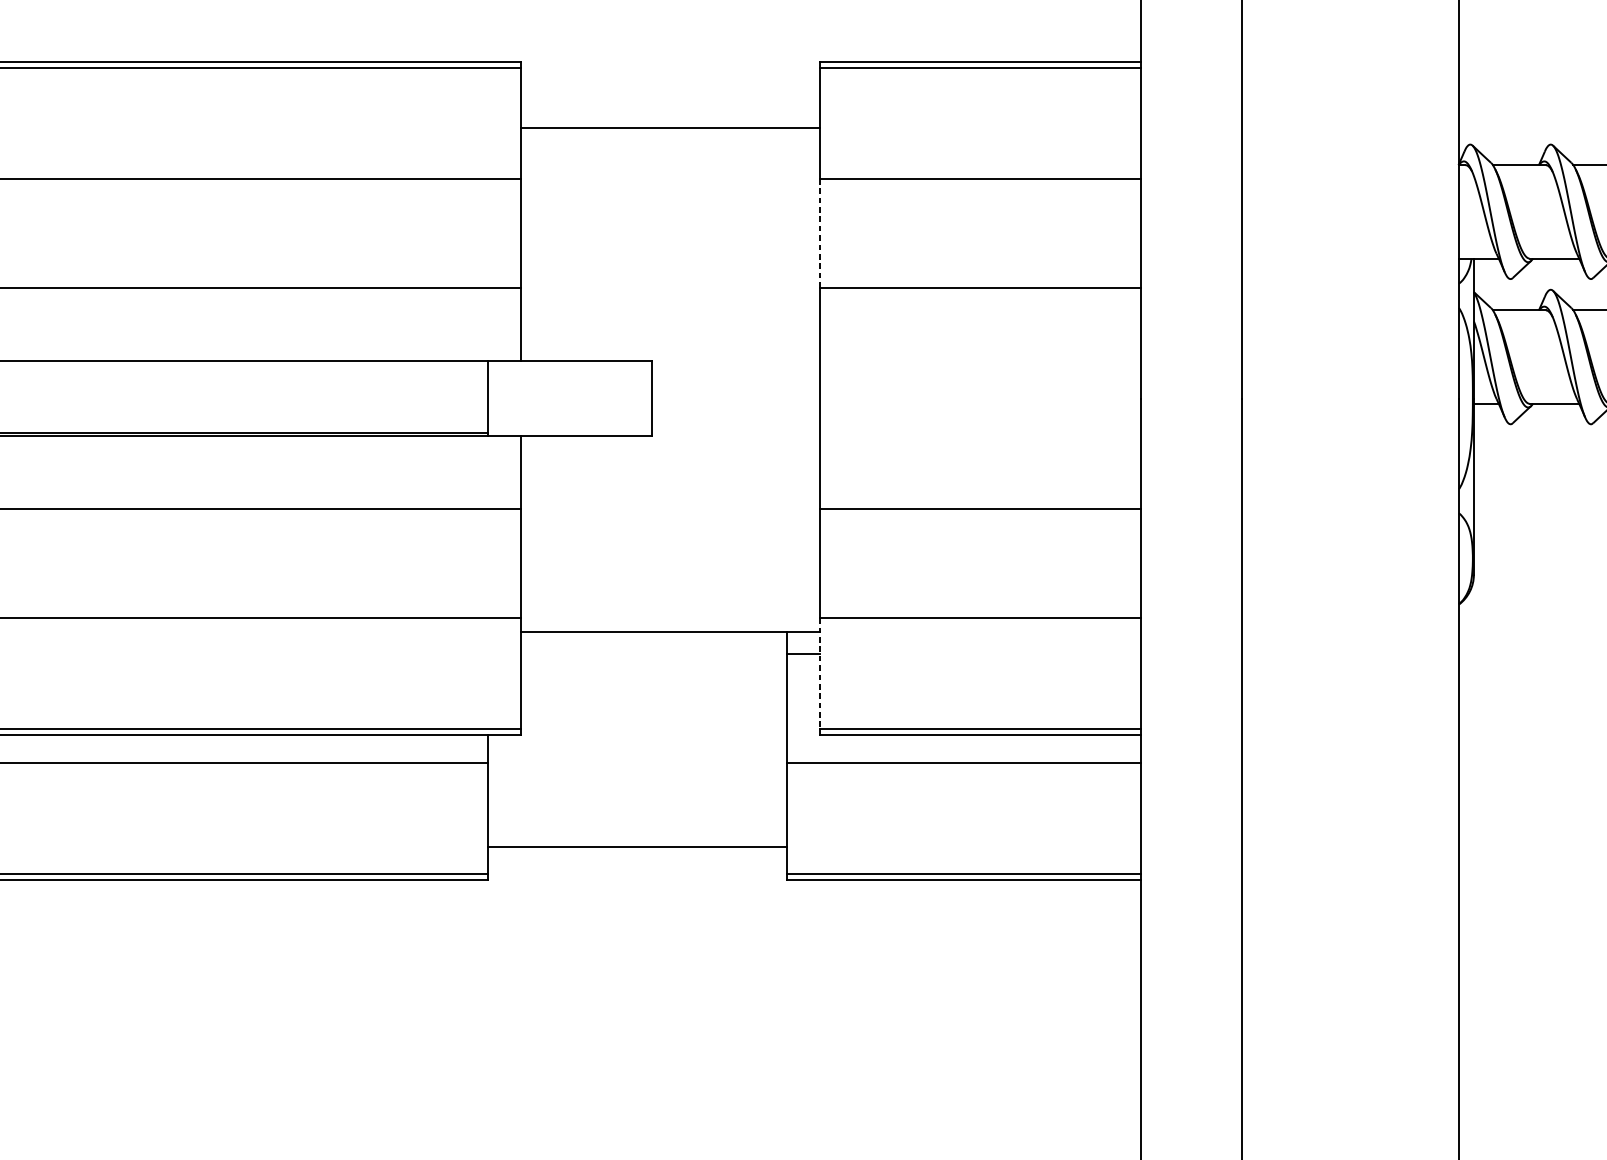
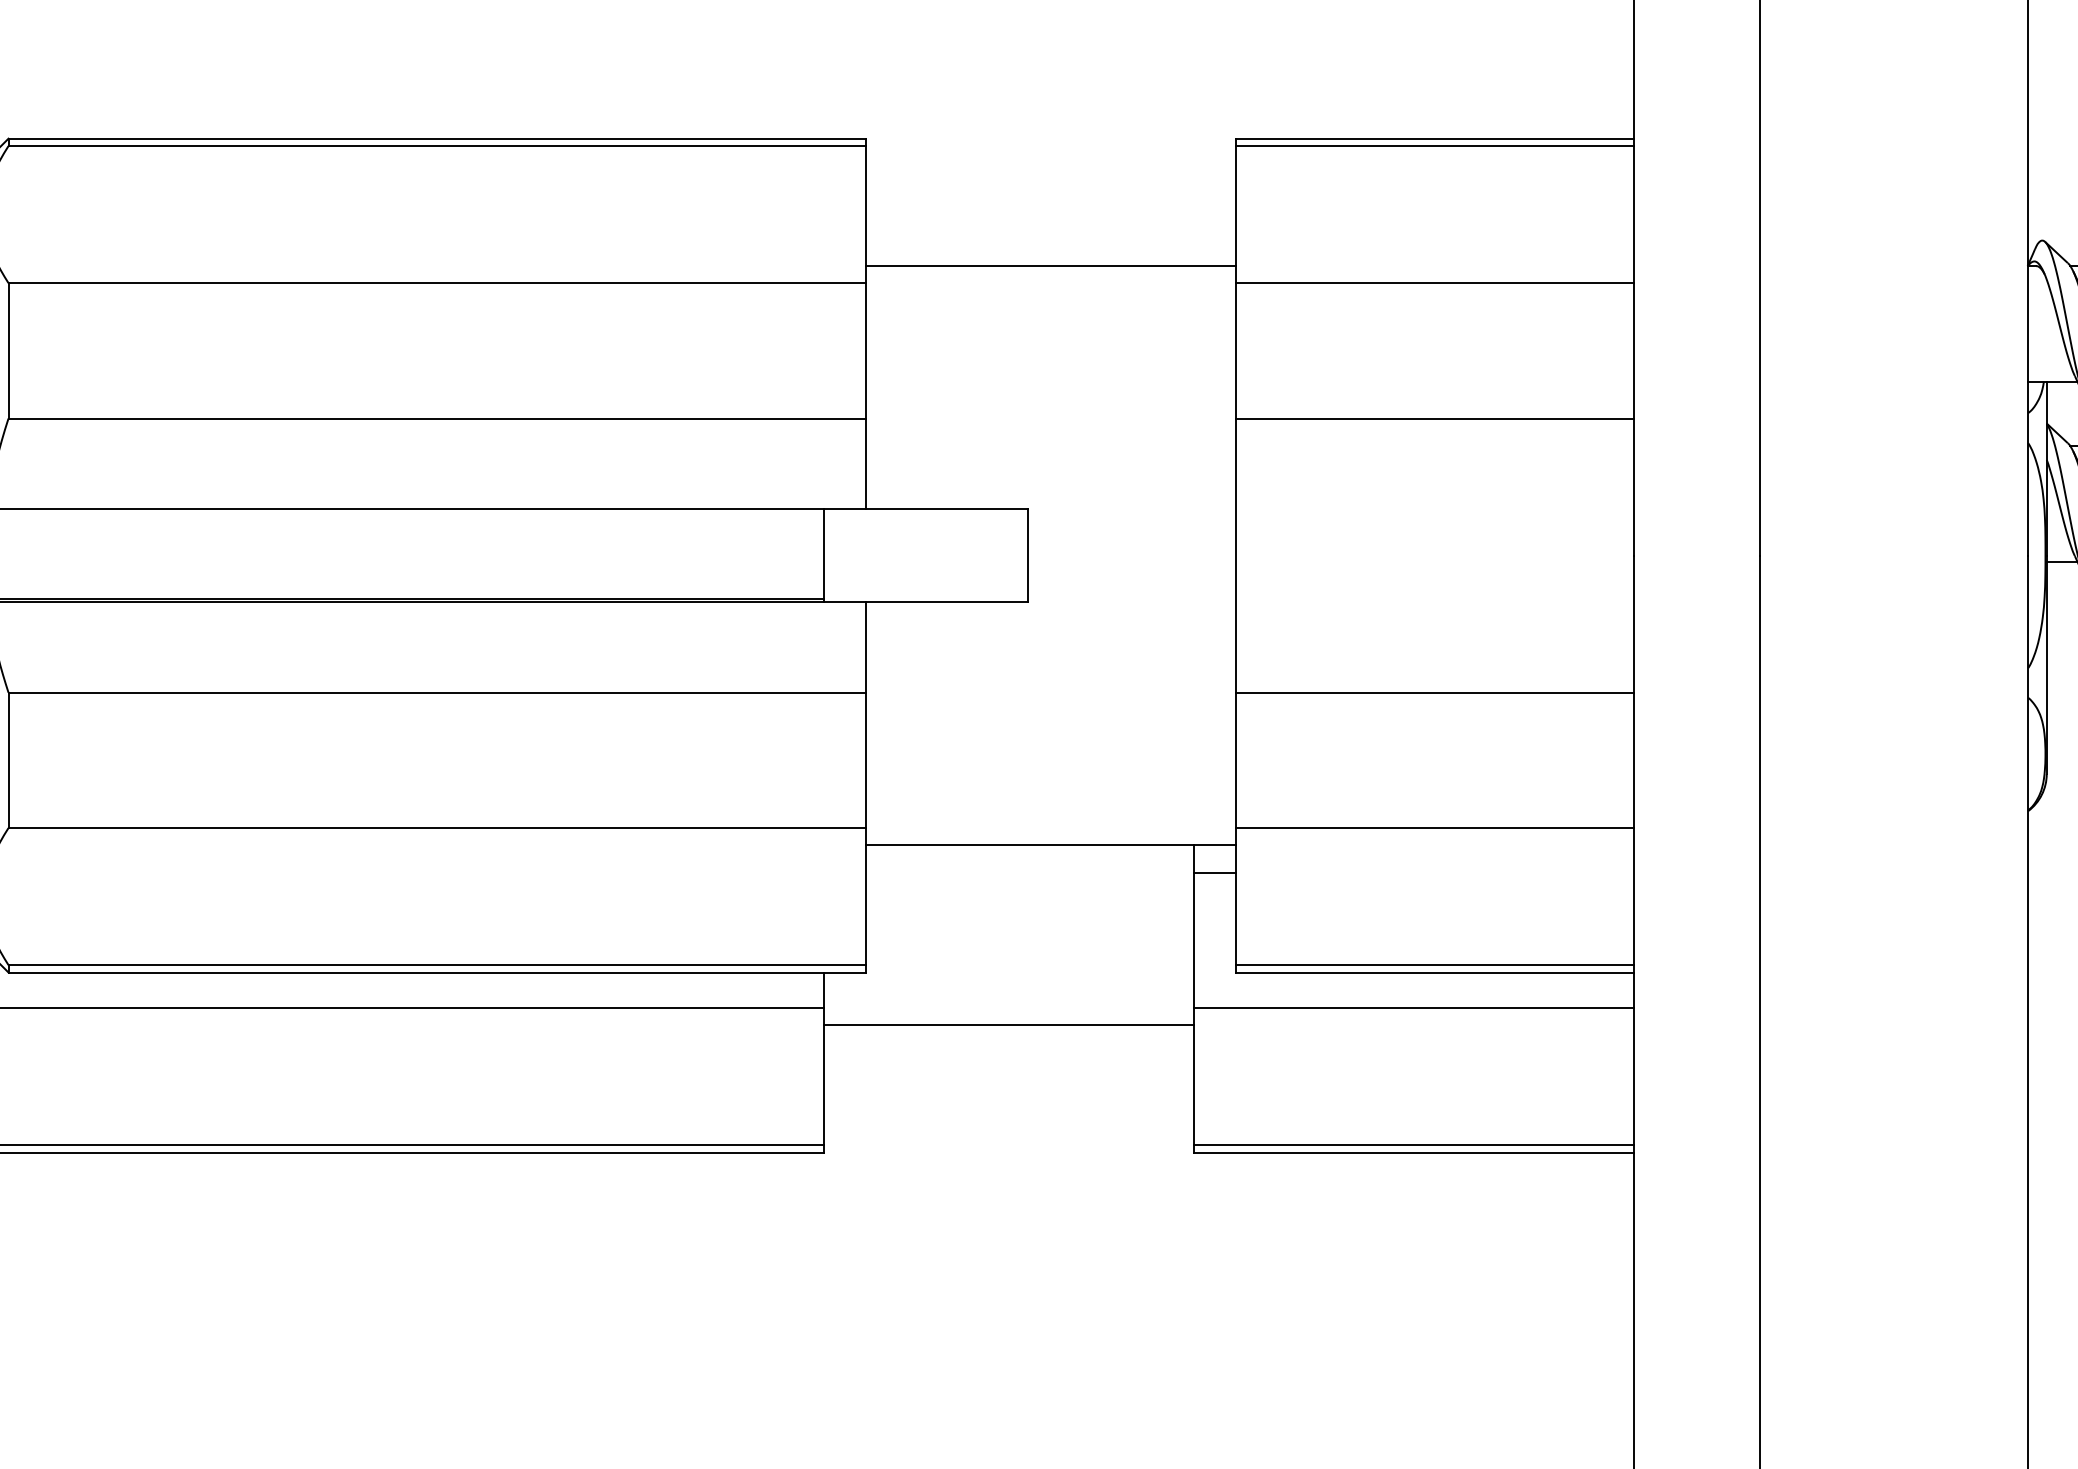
line: (670, 128) -> (1050, 266), moved
line: (820, 233) -> (1236, 350), dashed -> solid
line: (820, 673) -> (1236, 896), dashed -> solid
line: (636, 847) -> (1008, 1025), moved

